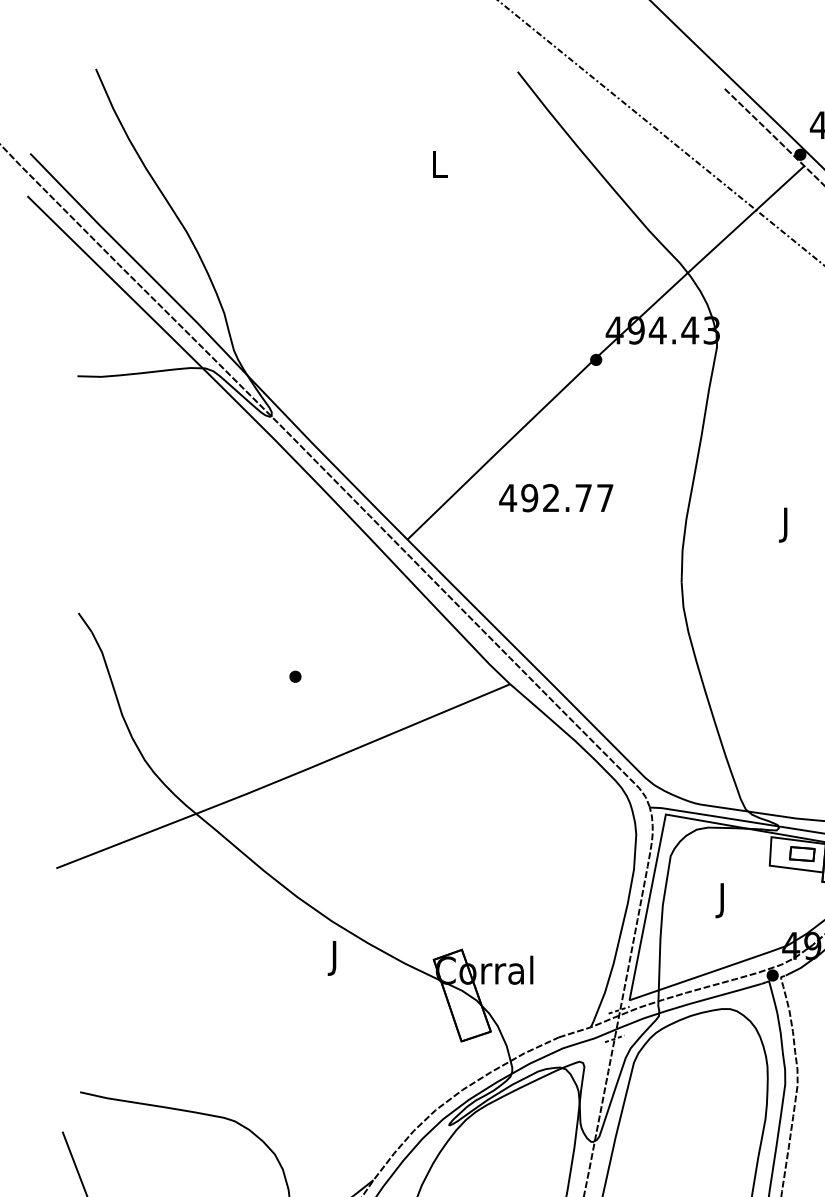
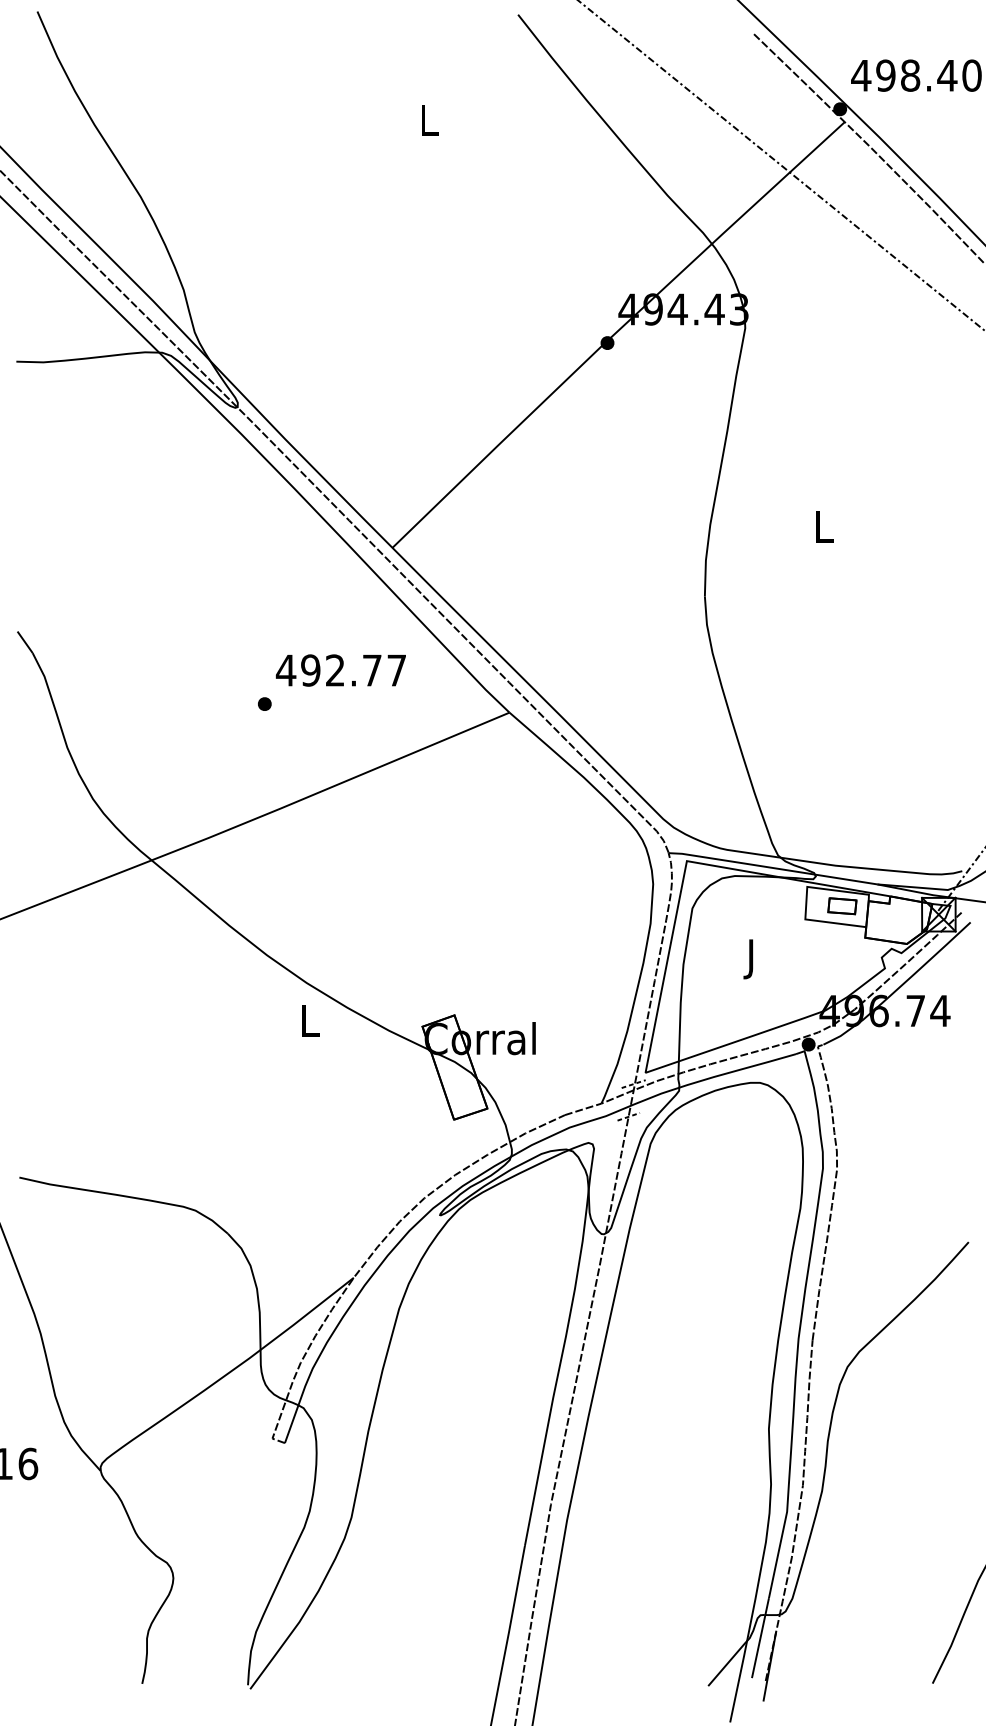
text: (555, 498) -> (340, 670), moved
text: (786, 525) -> (824, 531), J -> L
text: (335, 958) -> (310, 1025), J -> L

